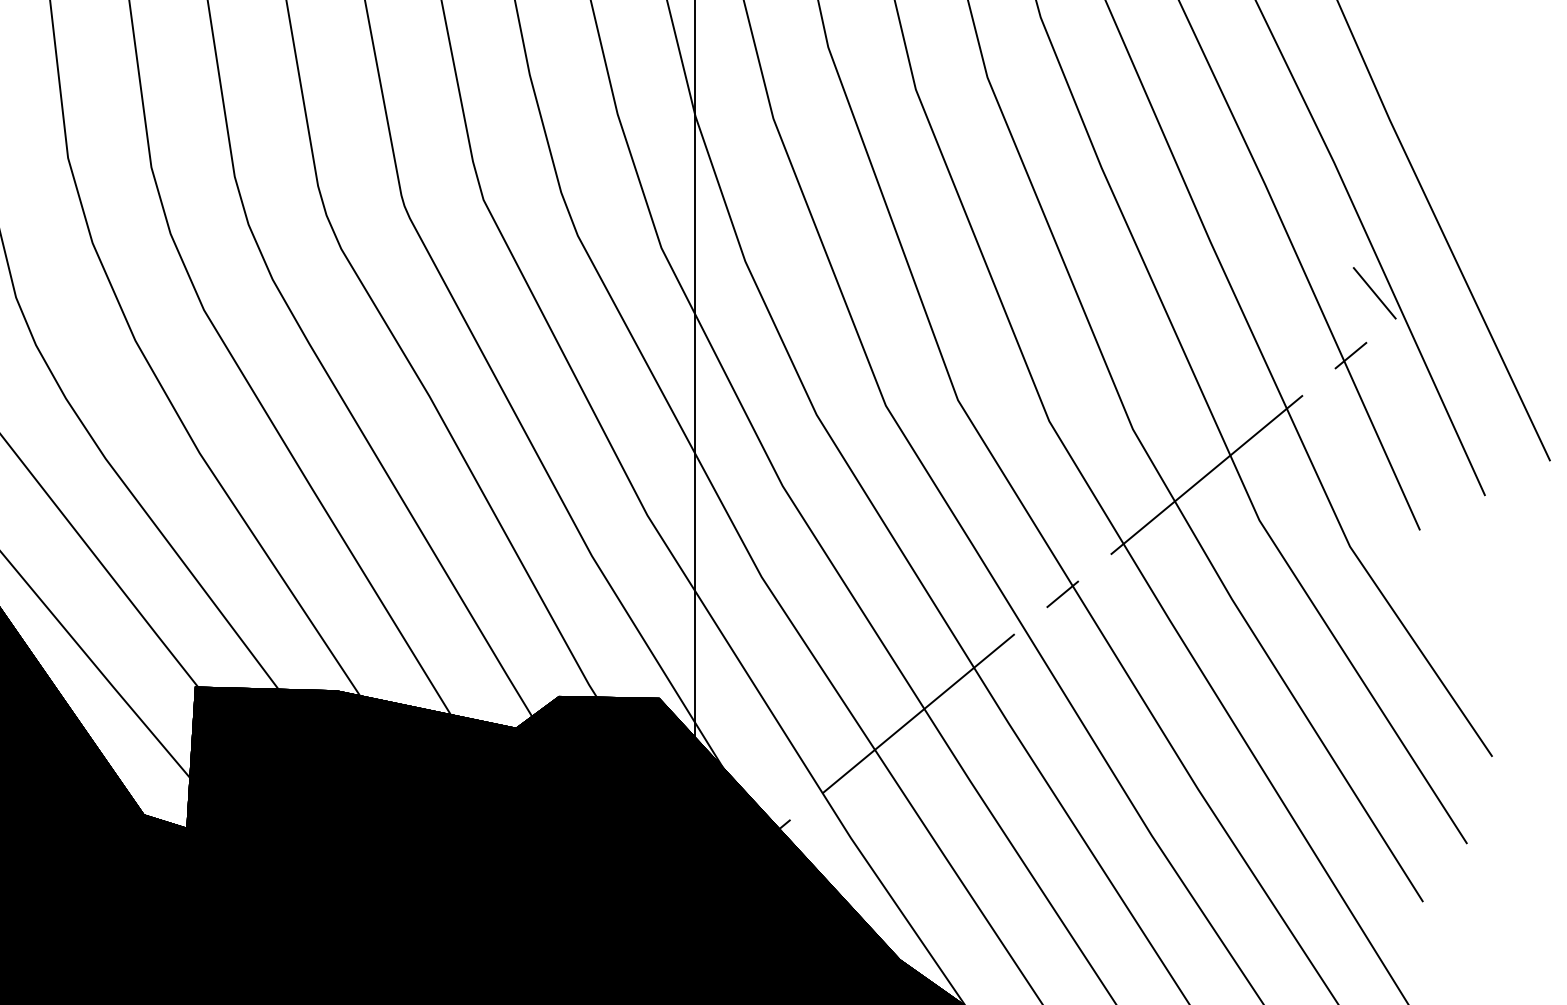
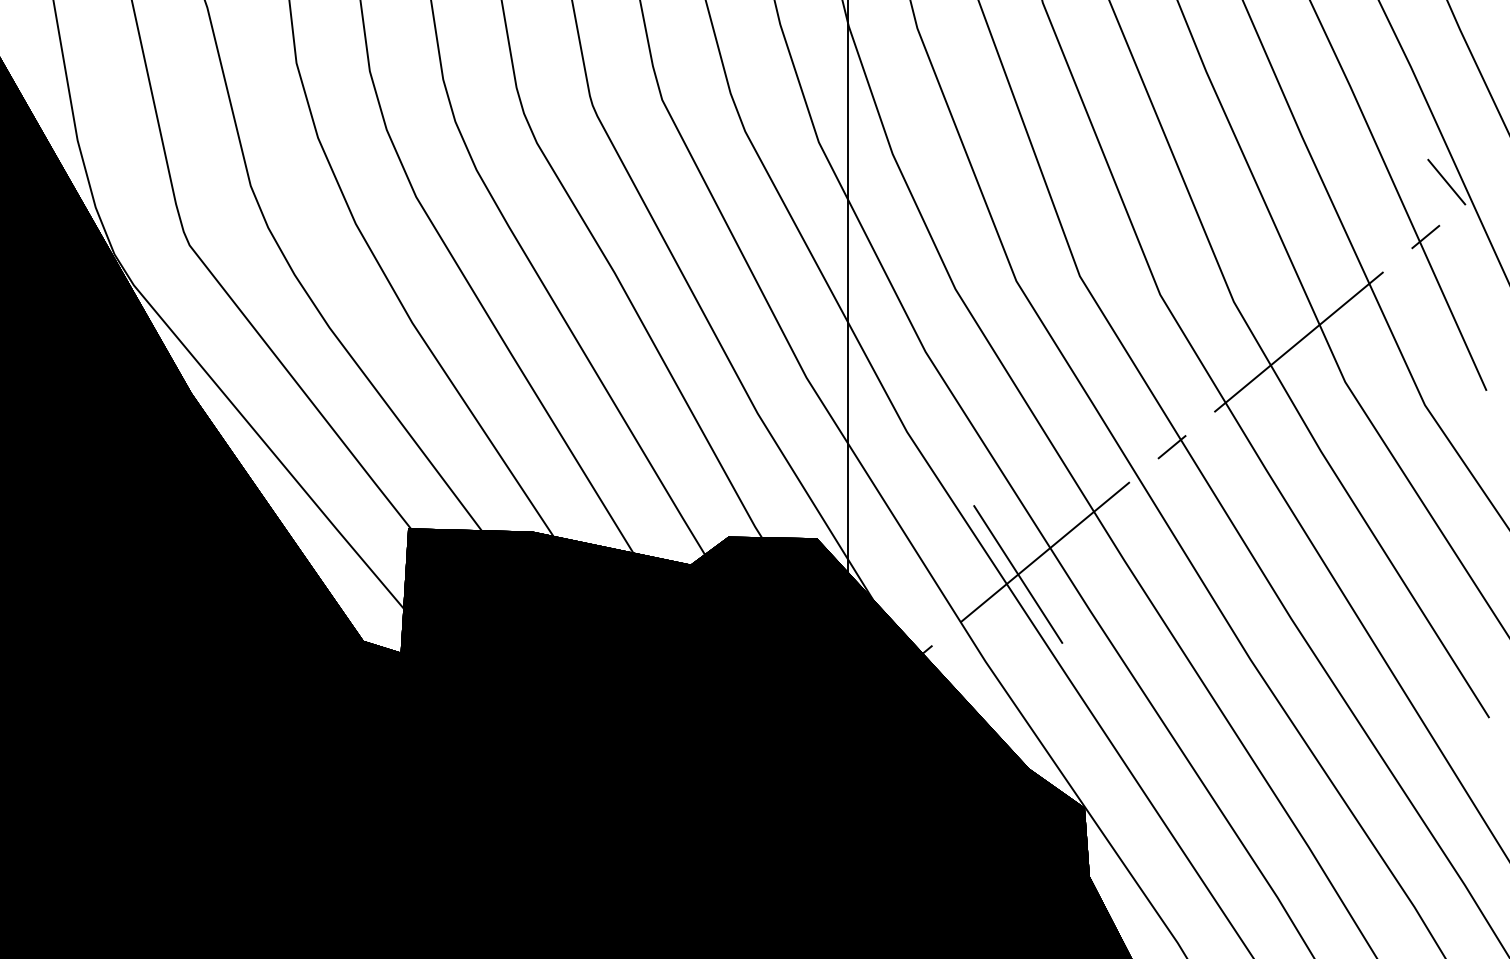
line: (888, 739) -> (1018, 574), added

